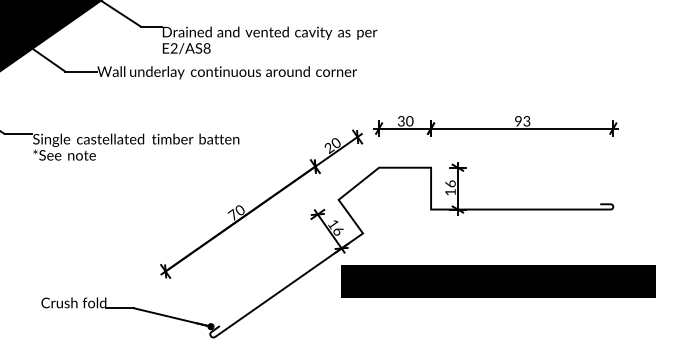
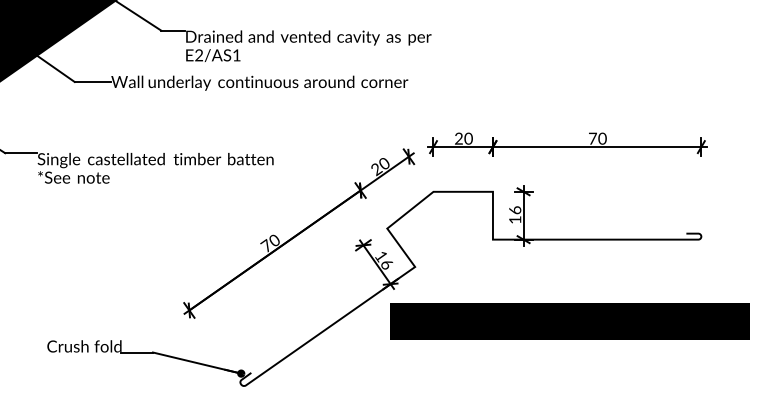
text: (206, 48) -> (236, 55), E2/AS8 -> E2/AS1
text: (522, 121) -> (597, 138), 93 -> 70
text: (400, 122) -> (457, 140), 30 -> 20

